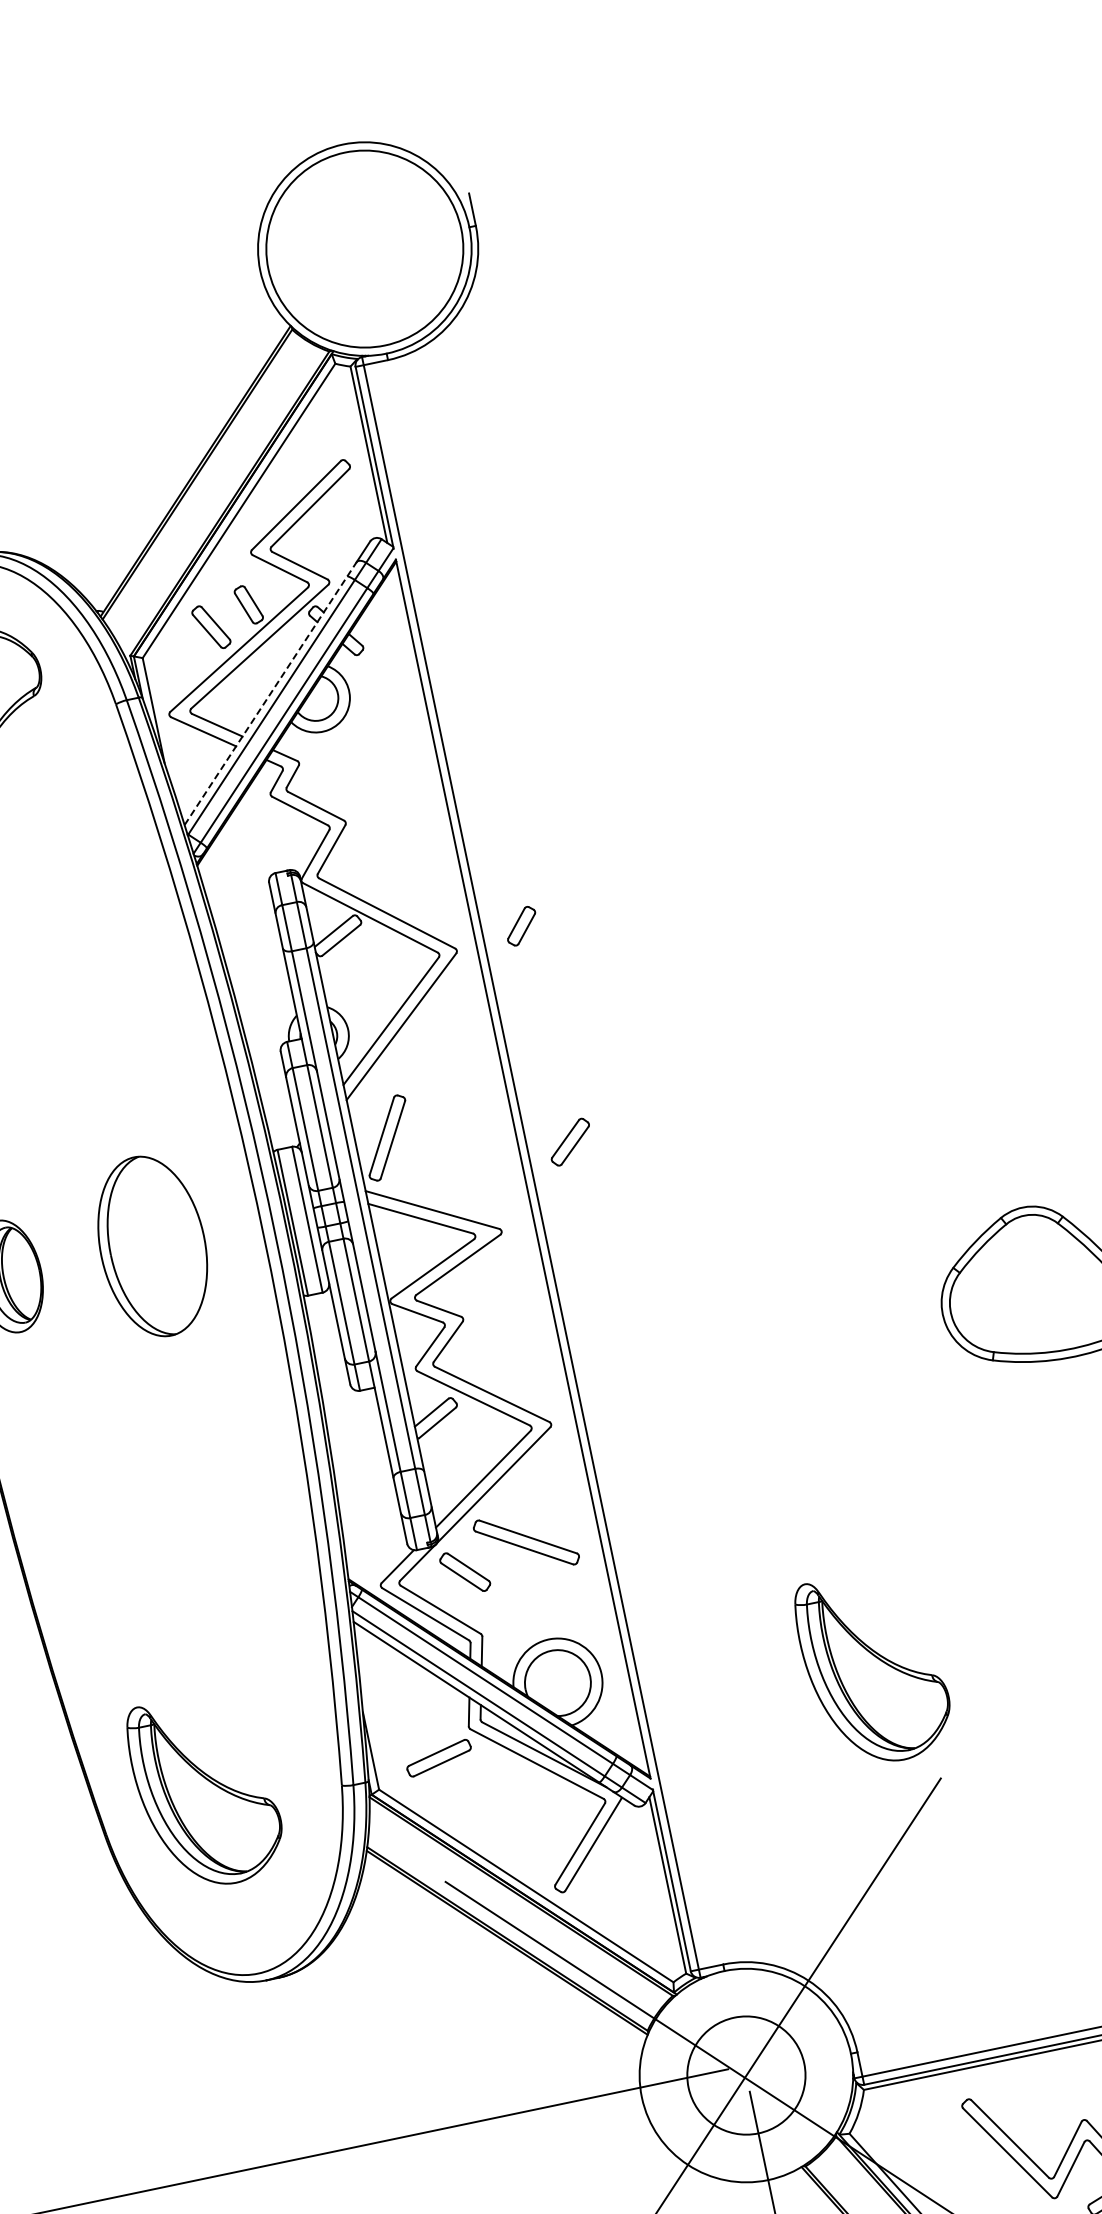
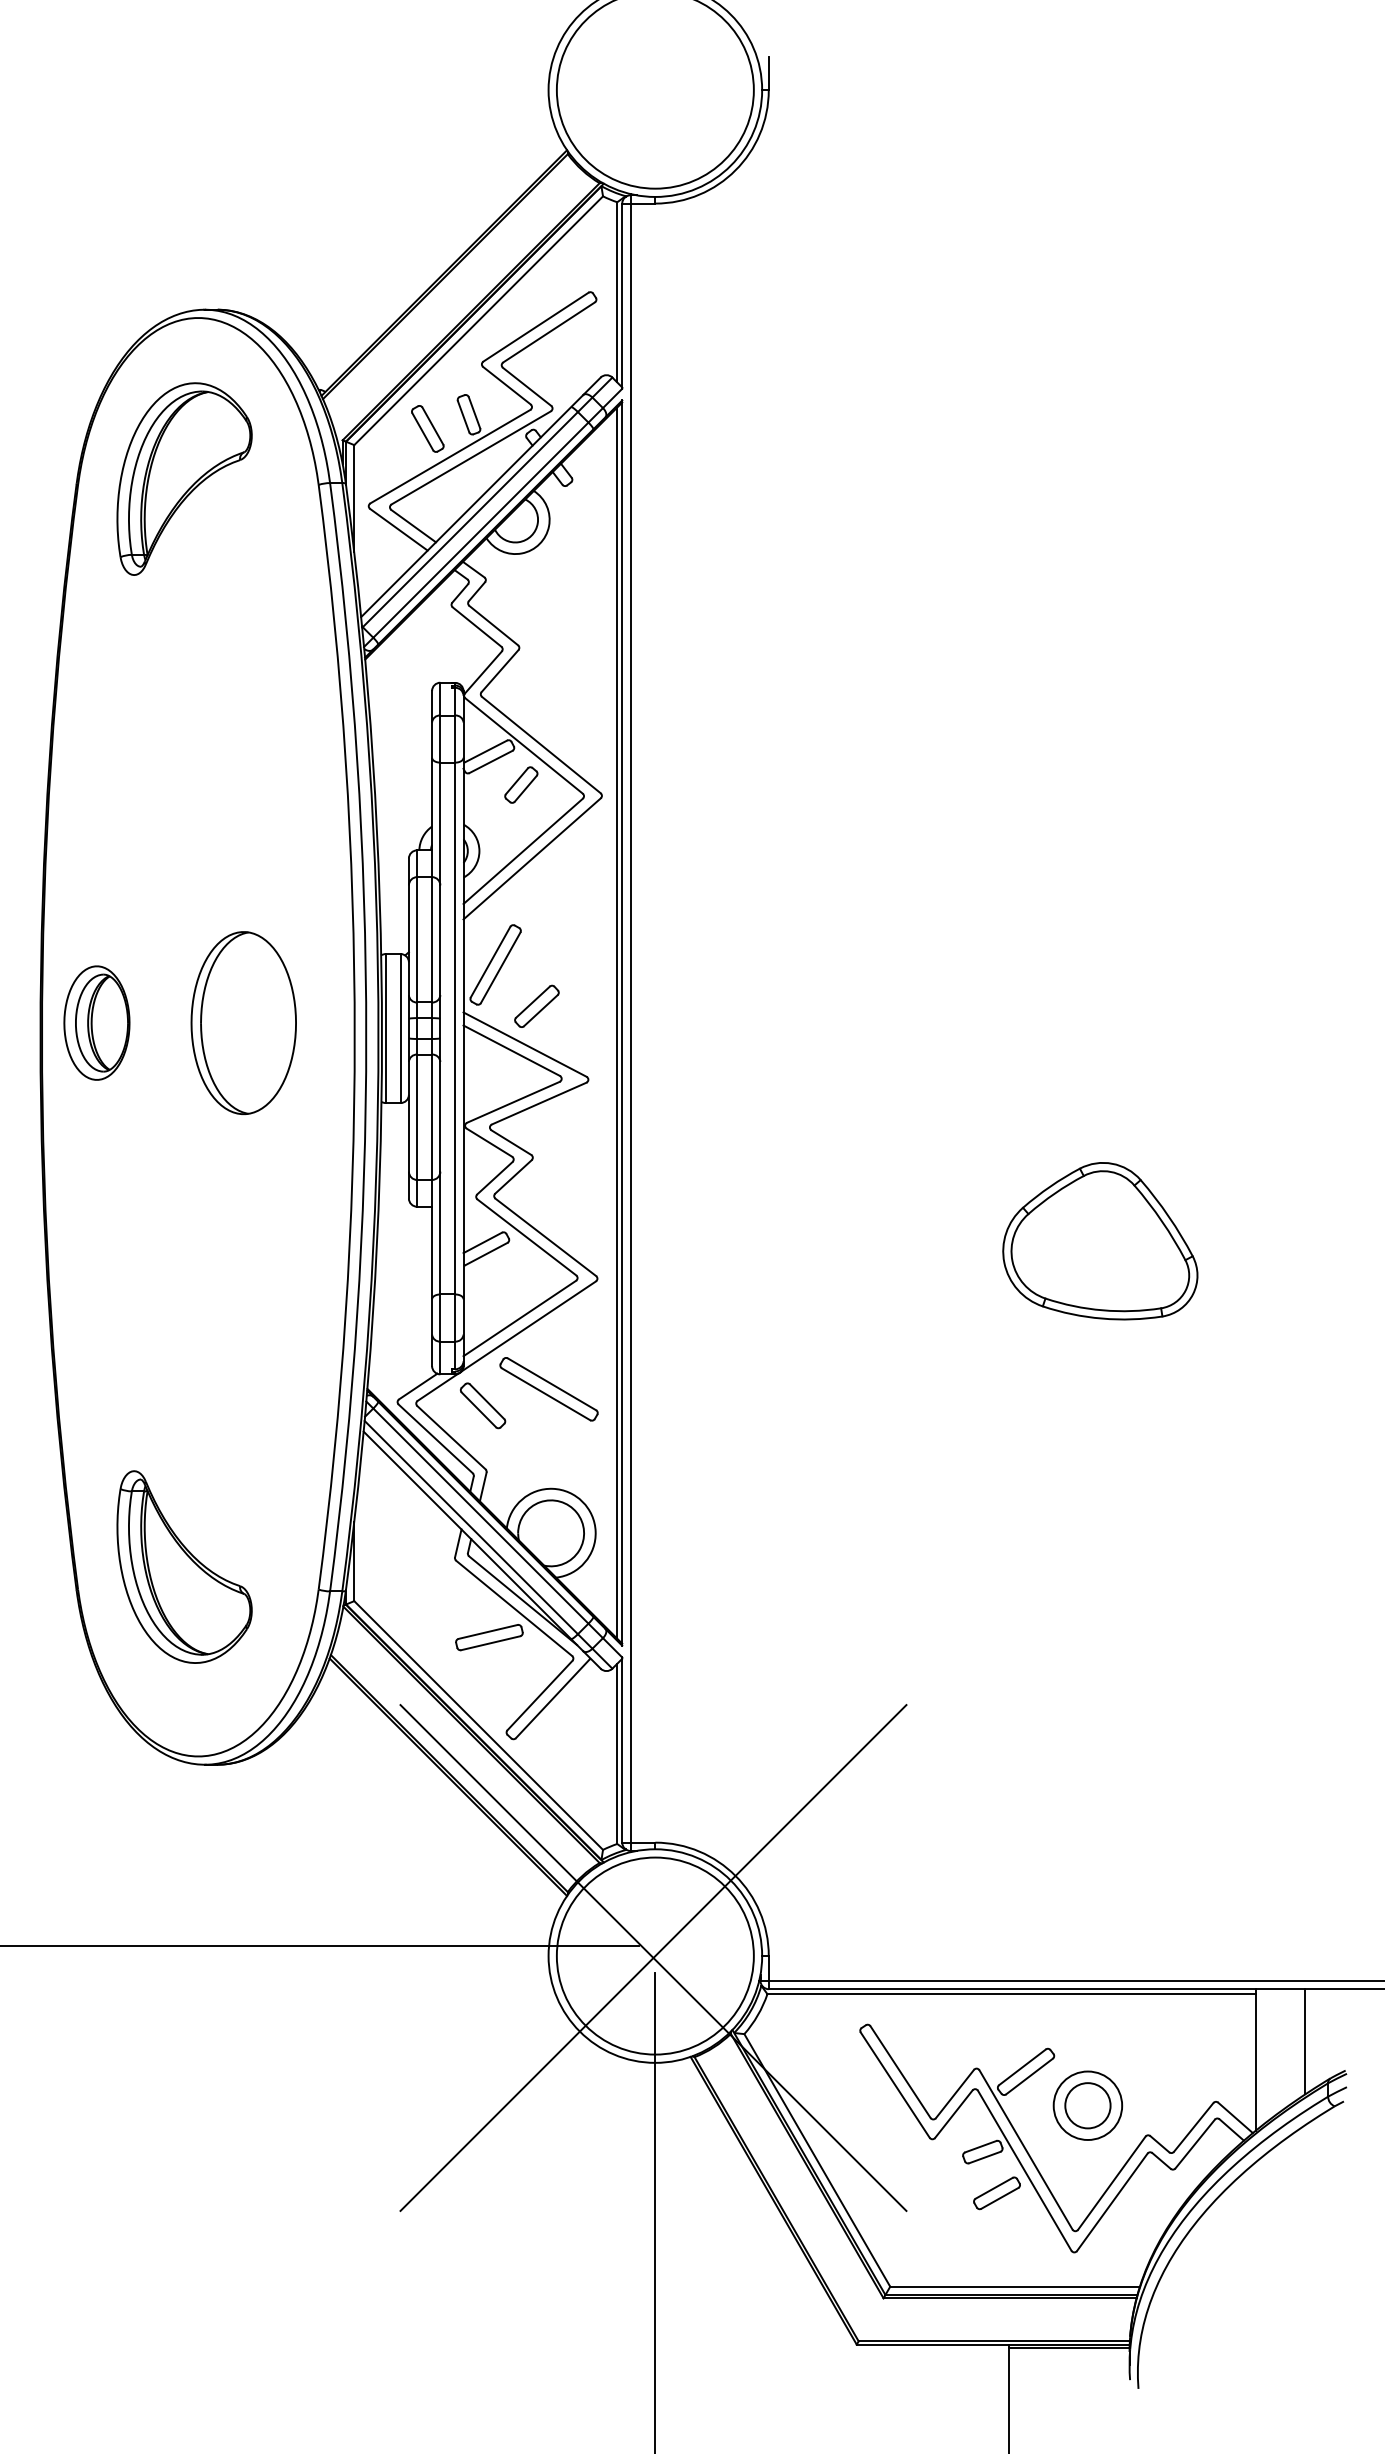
line: (270, 694) -> (472, 506), dashed -> solid
part: (521, 925) -> (521, 784), moved
part: (569, 1141) -> (536, 1005), moved
line: (518, 1169) -> (617, 1022), added
part: (873, 1667) -> (863, 1582), removed
part: (439, 1758) -> (489, 1637), moved
circle: (745, 2075) -> (654, 1955), size x1.67

